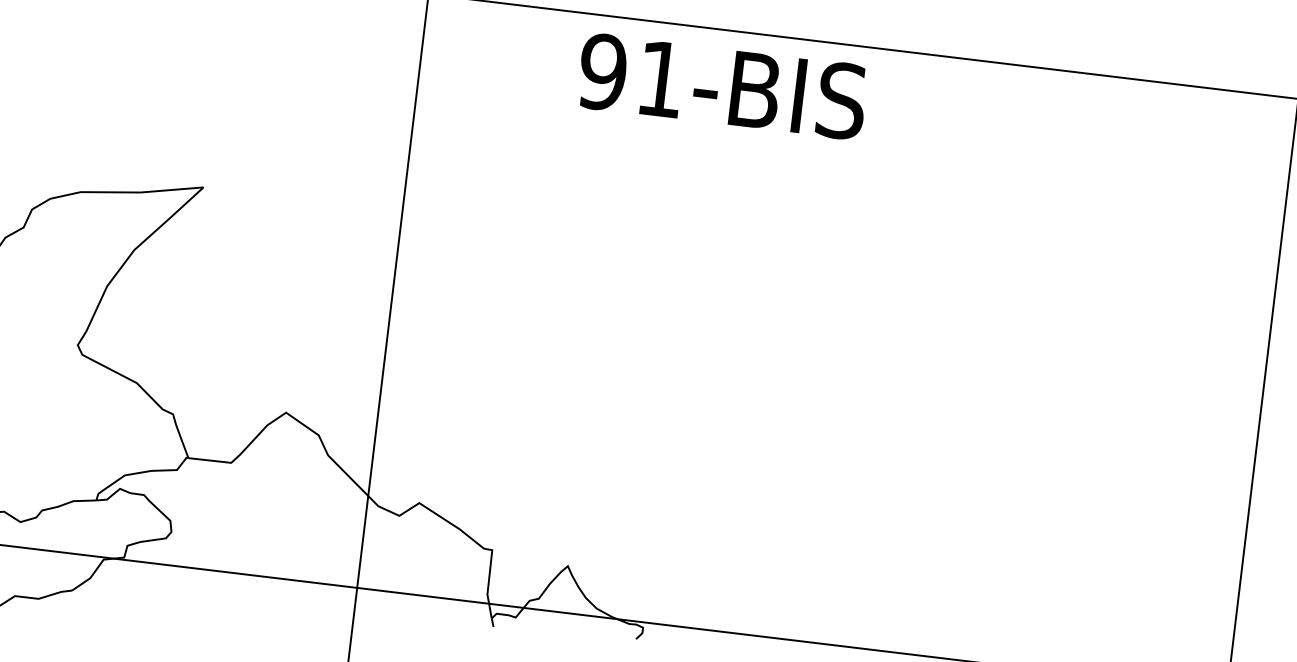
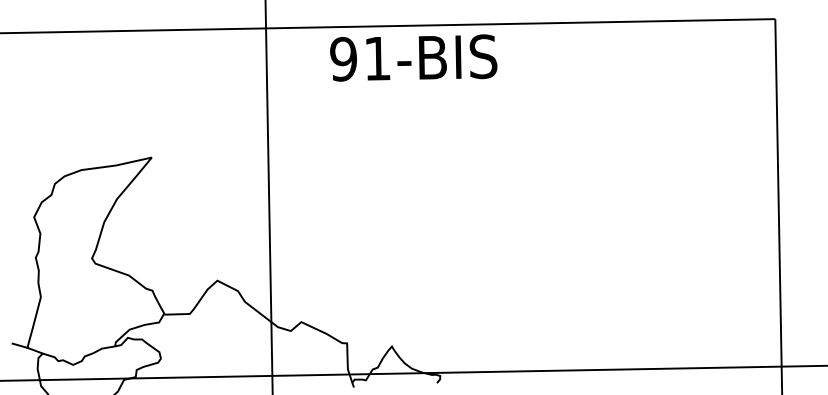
text: (722, 85) -> (413, 57), moved

